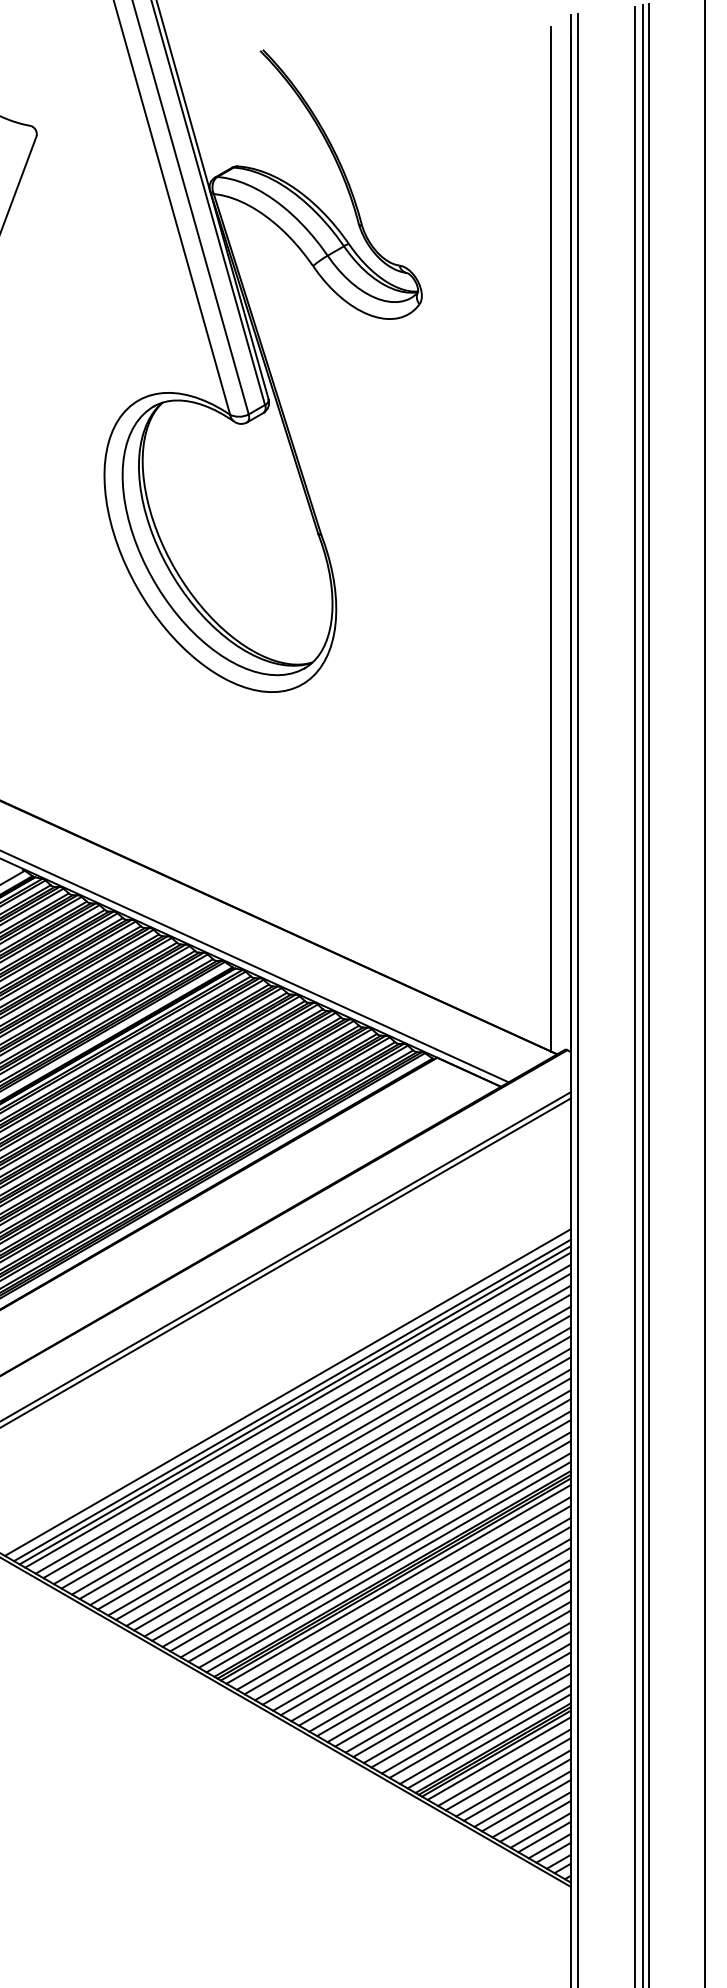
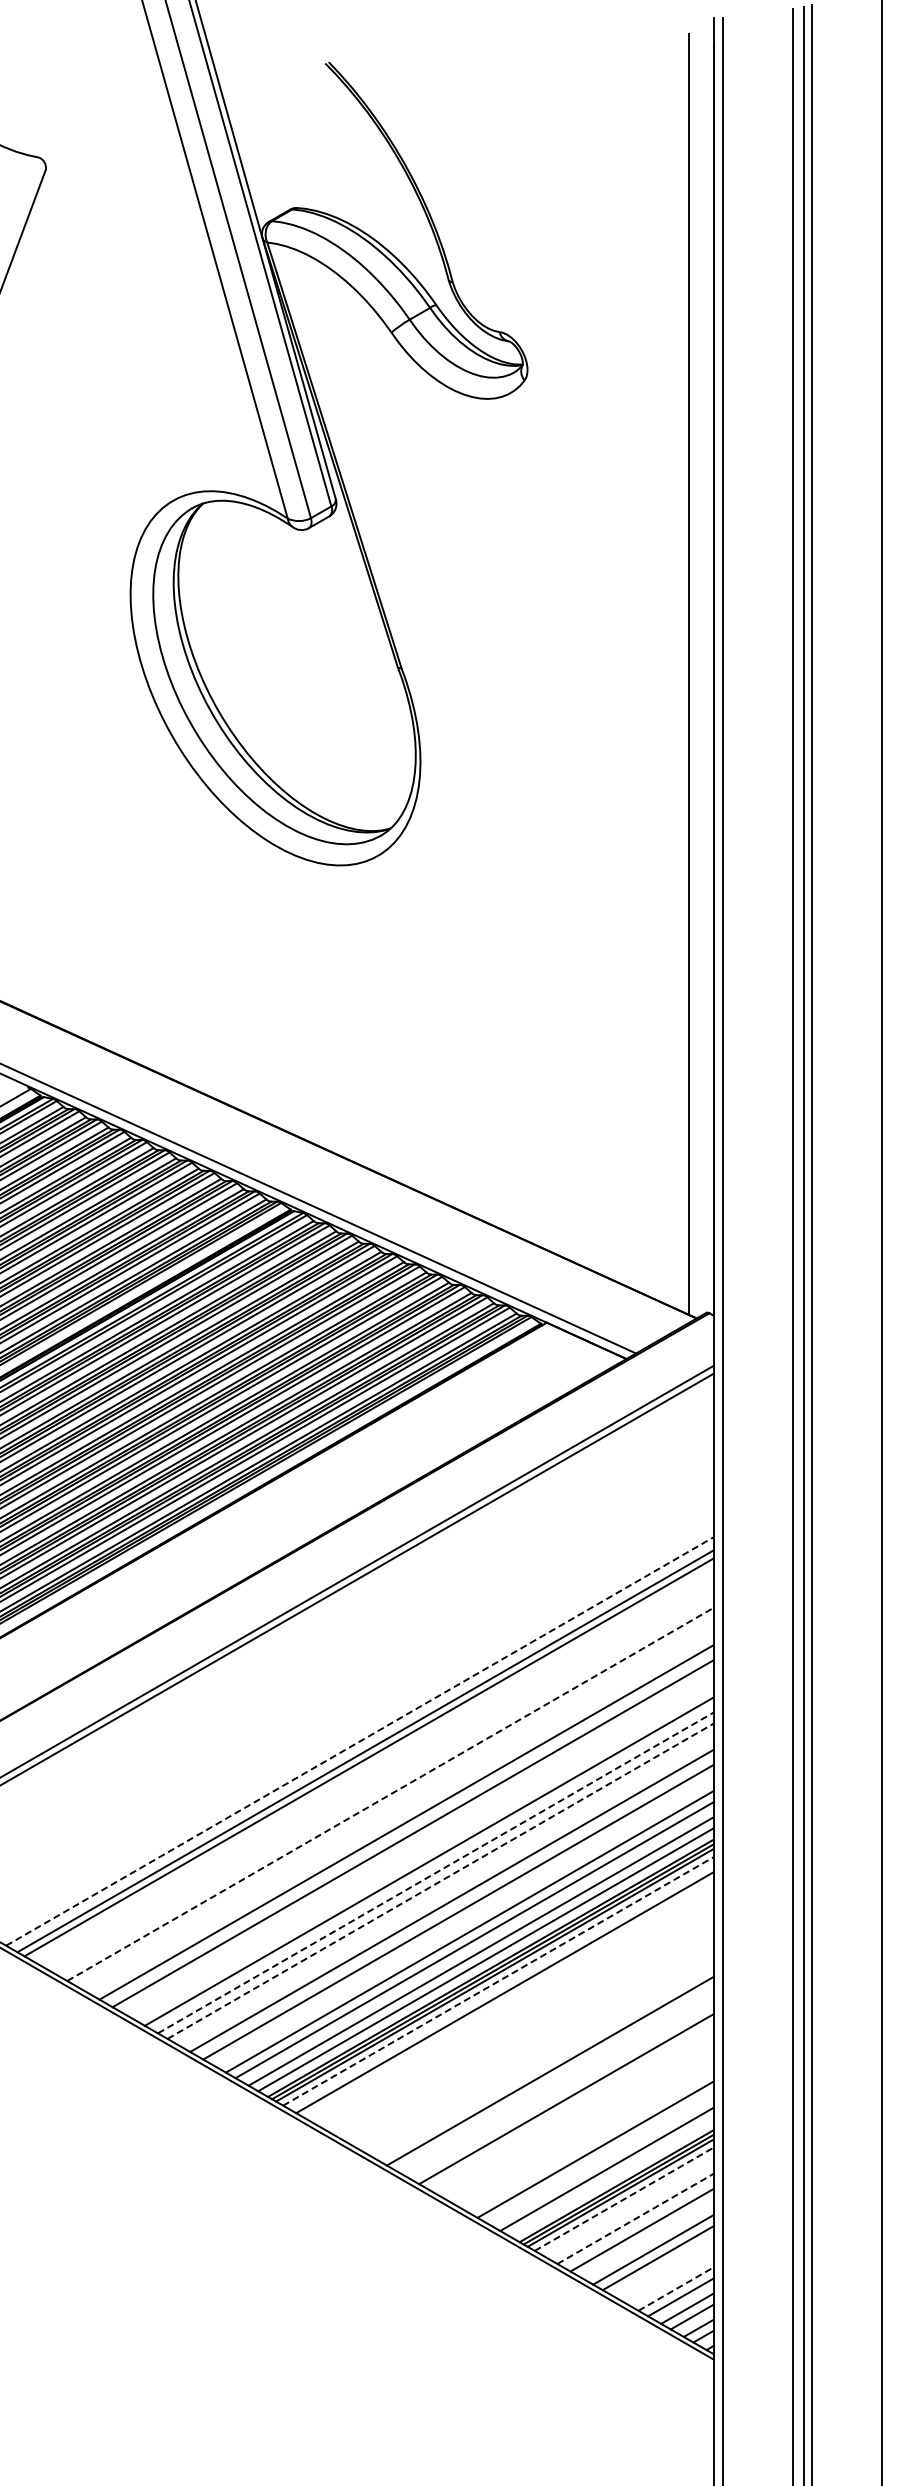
line: (287, 1392) -> (359, 1741), solid -> dashed
line: (297, 1410) -> (372, 1763), removed
line: (302, 1418) -> (378, 1774), removed
line: (306, 1425) -> (383, 1782), removed
line: (312, 1434) -> (390, 1794), solid -> dashed
line: (315, 1441) -> (394, 1802), removed
line: (321, 1450) -> (401, 1813), removed
line: (333, 1472) -> (417, 1841), removed
line: (339, 1482) -> (424, 1853), removed
line: (348, 1497) -> (435, 1872), solid -> dashed
line: (353, 1504) -> (441, 1881), solid -> dashed
line: (357, 1513) -> (446, 1892), removed
line: (369, 1535) -> (462, 1920), removed
line: (398, 1584) -> (498, 1981), solid -> dashed
line: (407, 1599) -> (509, 2000), removed
line: (412, 1609) -> (515, 2012), removed
line: (416, 1615) -> (520, 2020), removed
line: (421, 1624) -> (527, 2031), removed
line: (425, 1630) -> (532, 2039), removed
line: (430, 1640) -> (538, 2051), removed
line: (434, 1646) -> (543, 2059), removed
line: (443, 1662) -> (554, 2079), removed
line: (449, 1671) -> (561, 2090), removed
line: (457, 1687) -> (572, 2110), removed
line: (461, 1694) -> (577, 2118), removed
line: (466, 1702) -> (583, 2129), removed
line: (470, 1710) -> (588, 2138), removed
line: (480, 1725) -> (600, 2157), removed
line: (489, 1741) -> (611, 2177), removed
line: (499, 1758) -> (624, 2199), solid -> dashed
line: (504, 1767) -> (630, 2210), removed
line: (509, 1774) -> (636, 2218), solid -> dashed
line: (517, 1790) -> (646, 2238), removed
line: (531, 1814) -> (664, 2269), removed
line: (535, 1821) -> (669, 2277), removed
line: (541, 1829) -> (676, 2288), solid -> dashed

